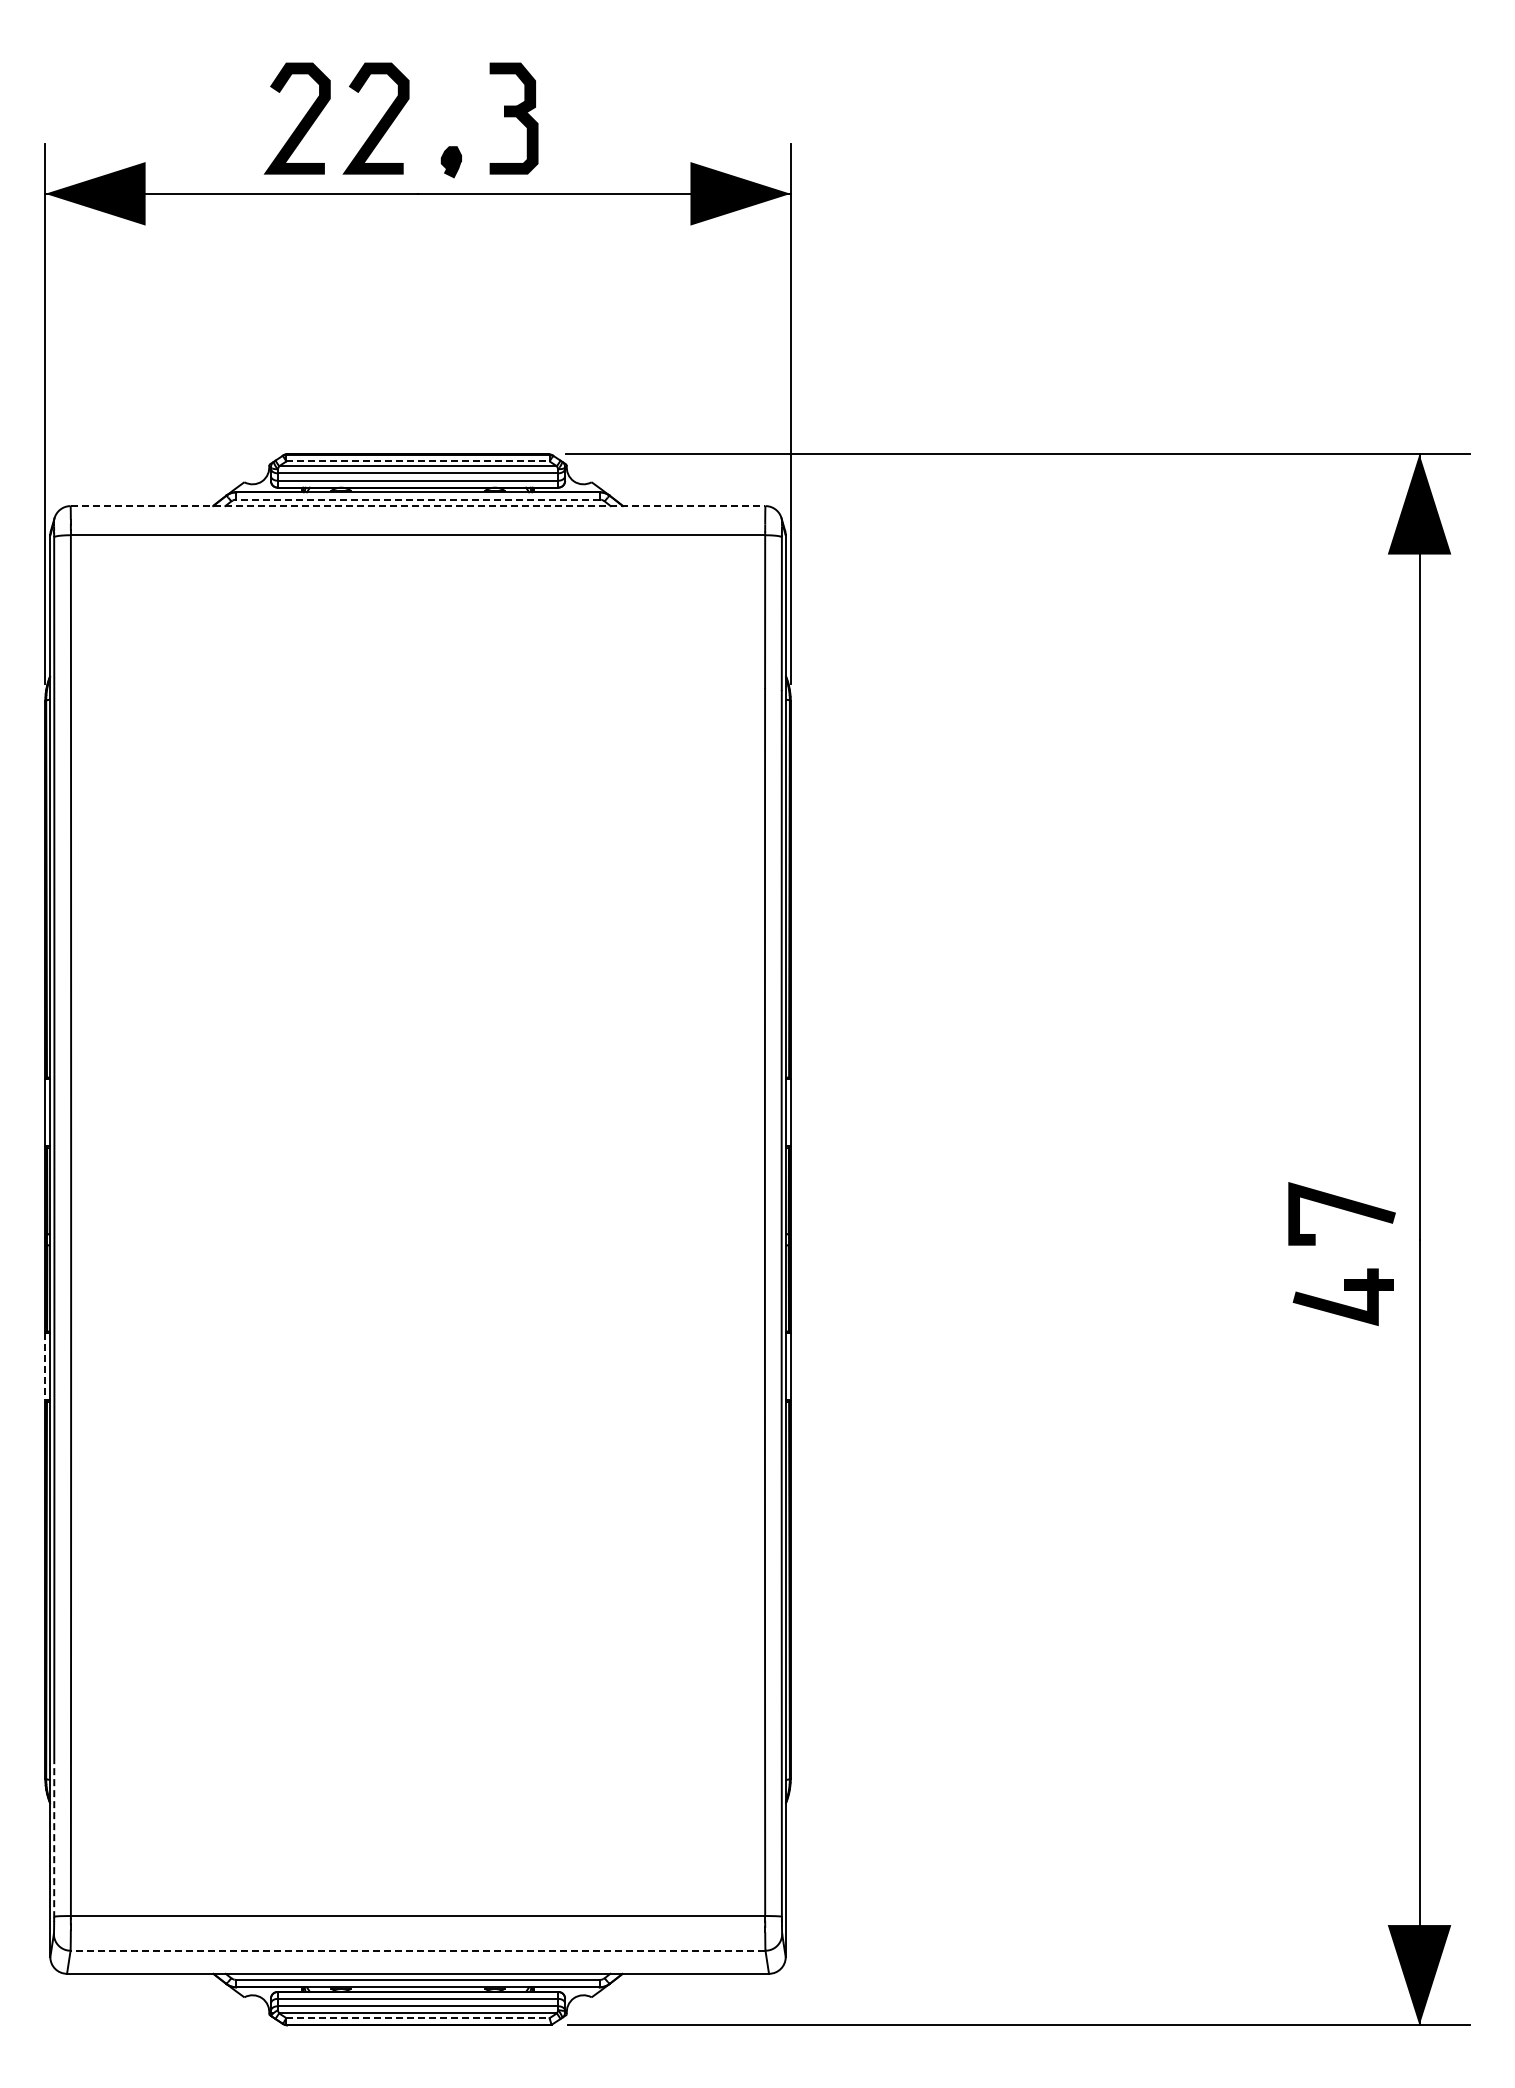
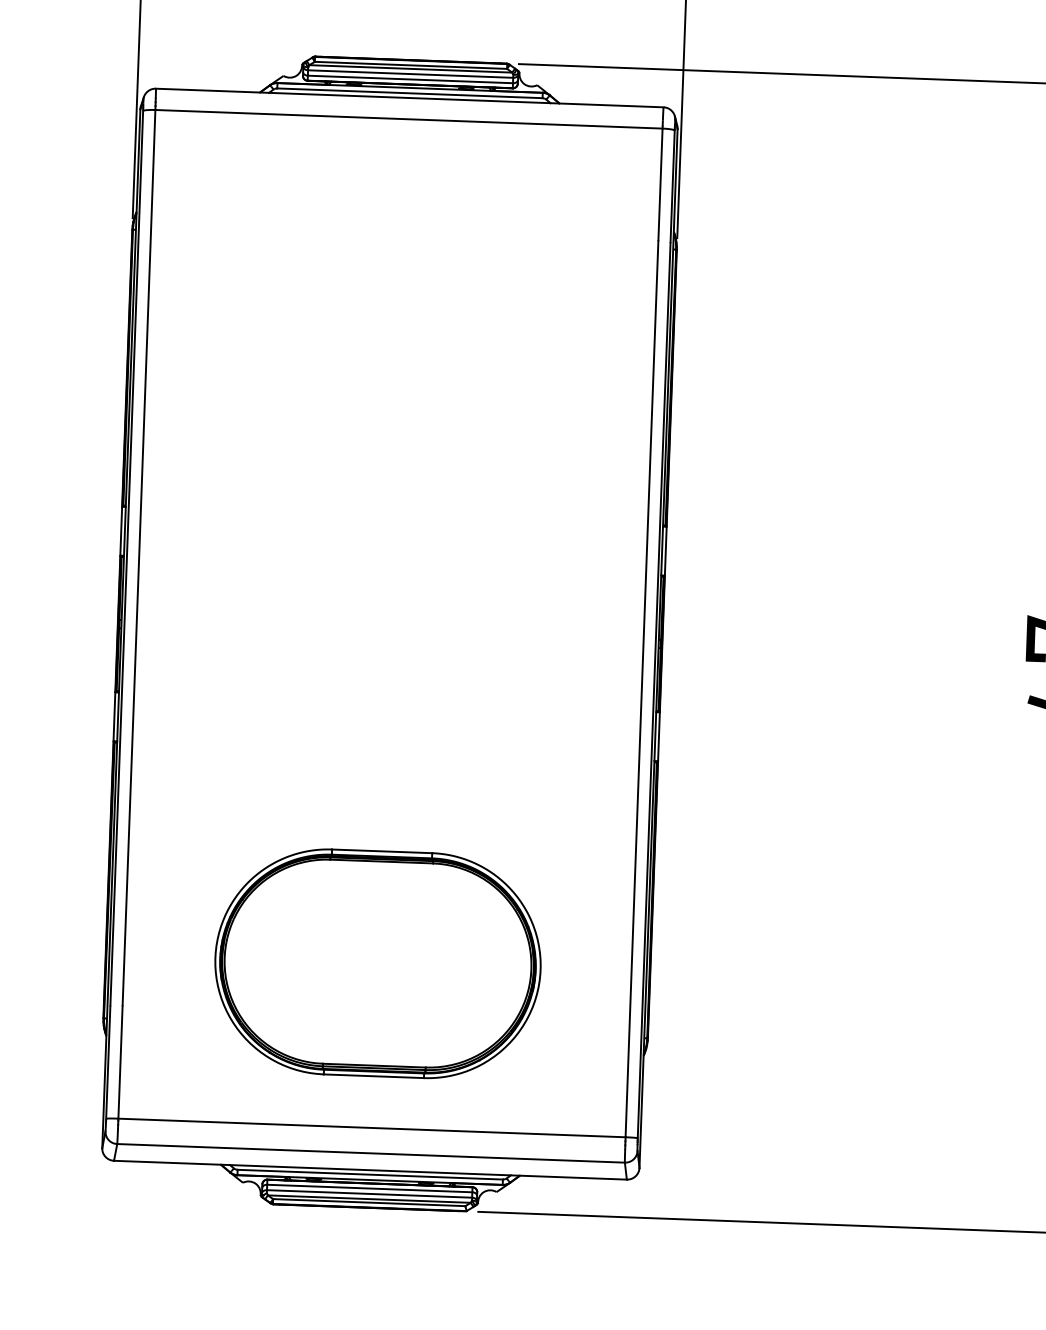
line: (418, 461) -> (411, 65), dashed -> solid
line: (418, 499) -> (410, 93), dashed -> solid
line: (418, 506) -> (410, 98), dashed -> solid
line: (45, 1367) -> (114, 717), dashed -> solid
part: (417, 1691) -> (377, 963), added
line: (54, 1840) -> (108, 1063), dashed -> solid
line: (417, 1950) -> (370, 1153), dashed -> solid
line: (418, 2018) -> (369, 1202), dashed -> solid

